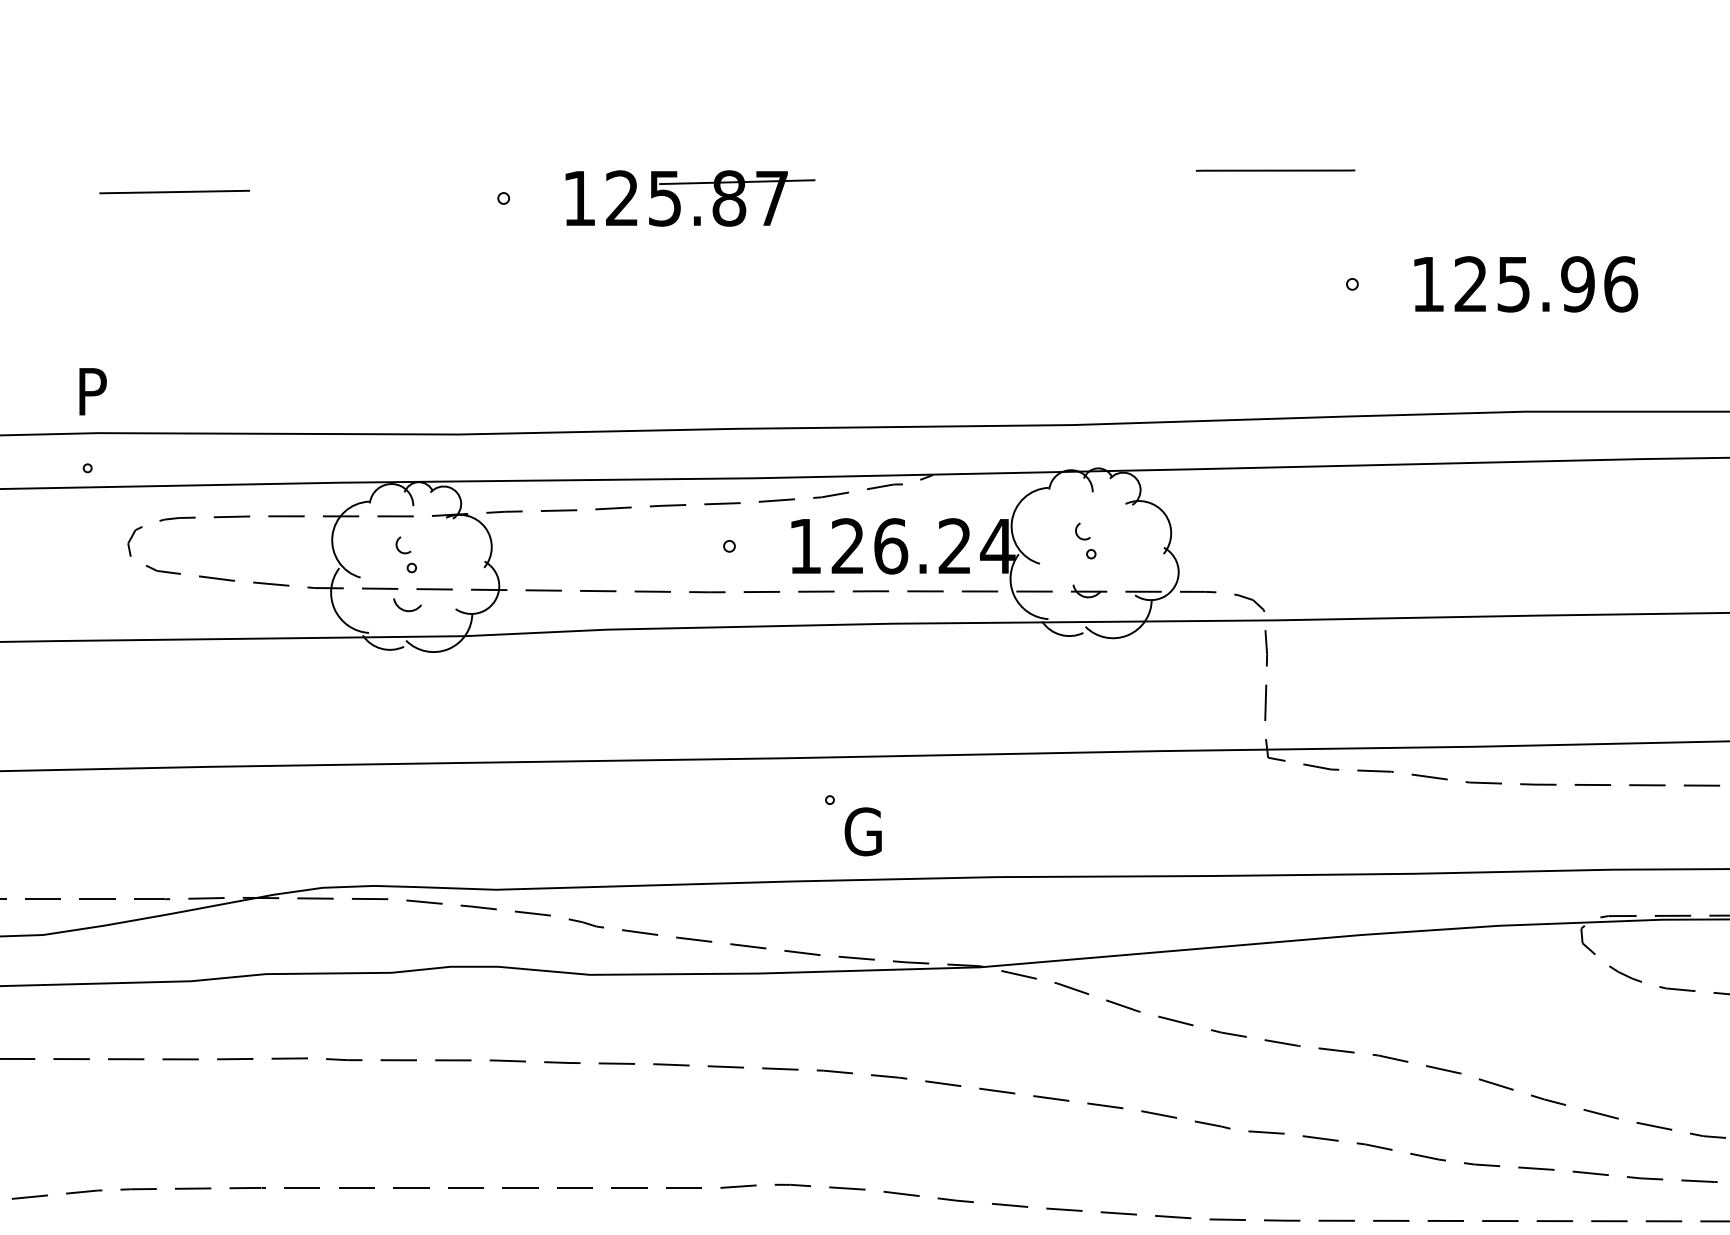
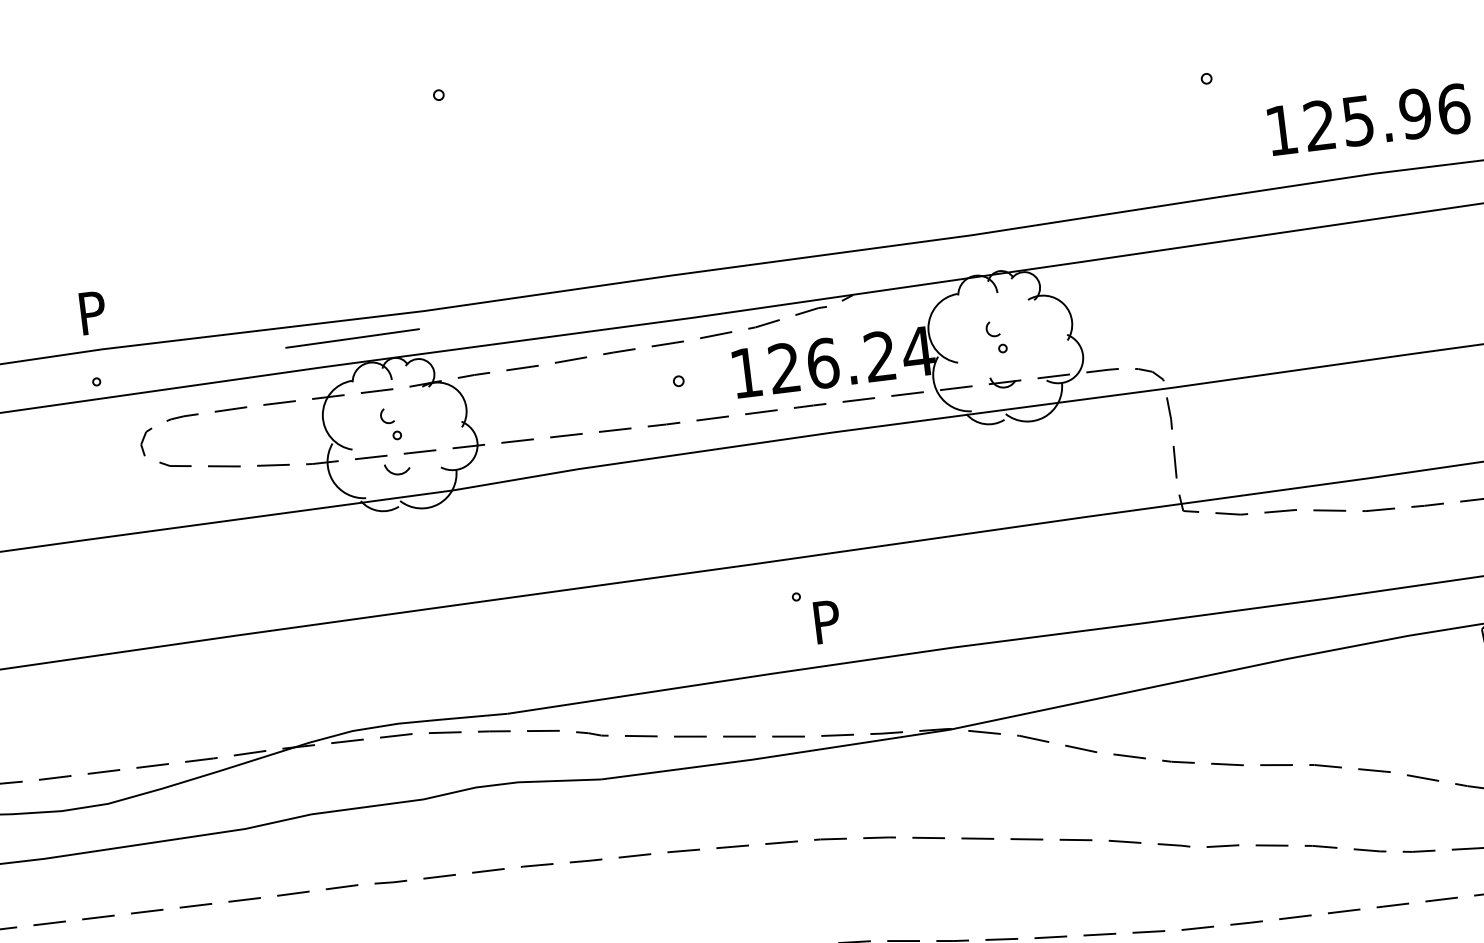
line: (174, 191) -> (352, 338), moved
part: (680, 202) -> (597, 79), removed
text: (1526, 284) -> (1369, 119), moved
text: (862, 831) -> (828, 621), G -> P

